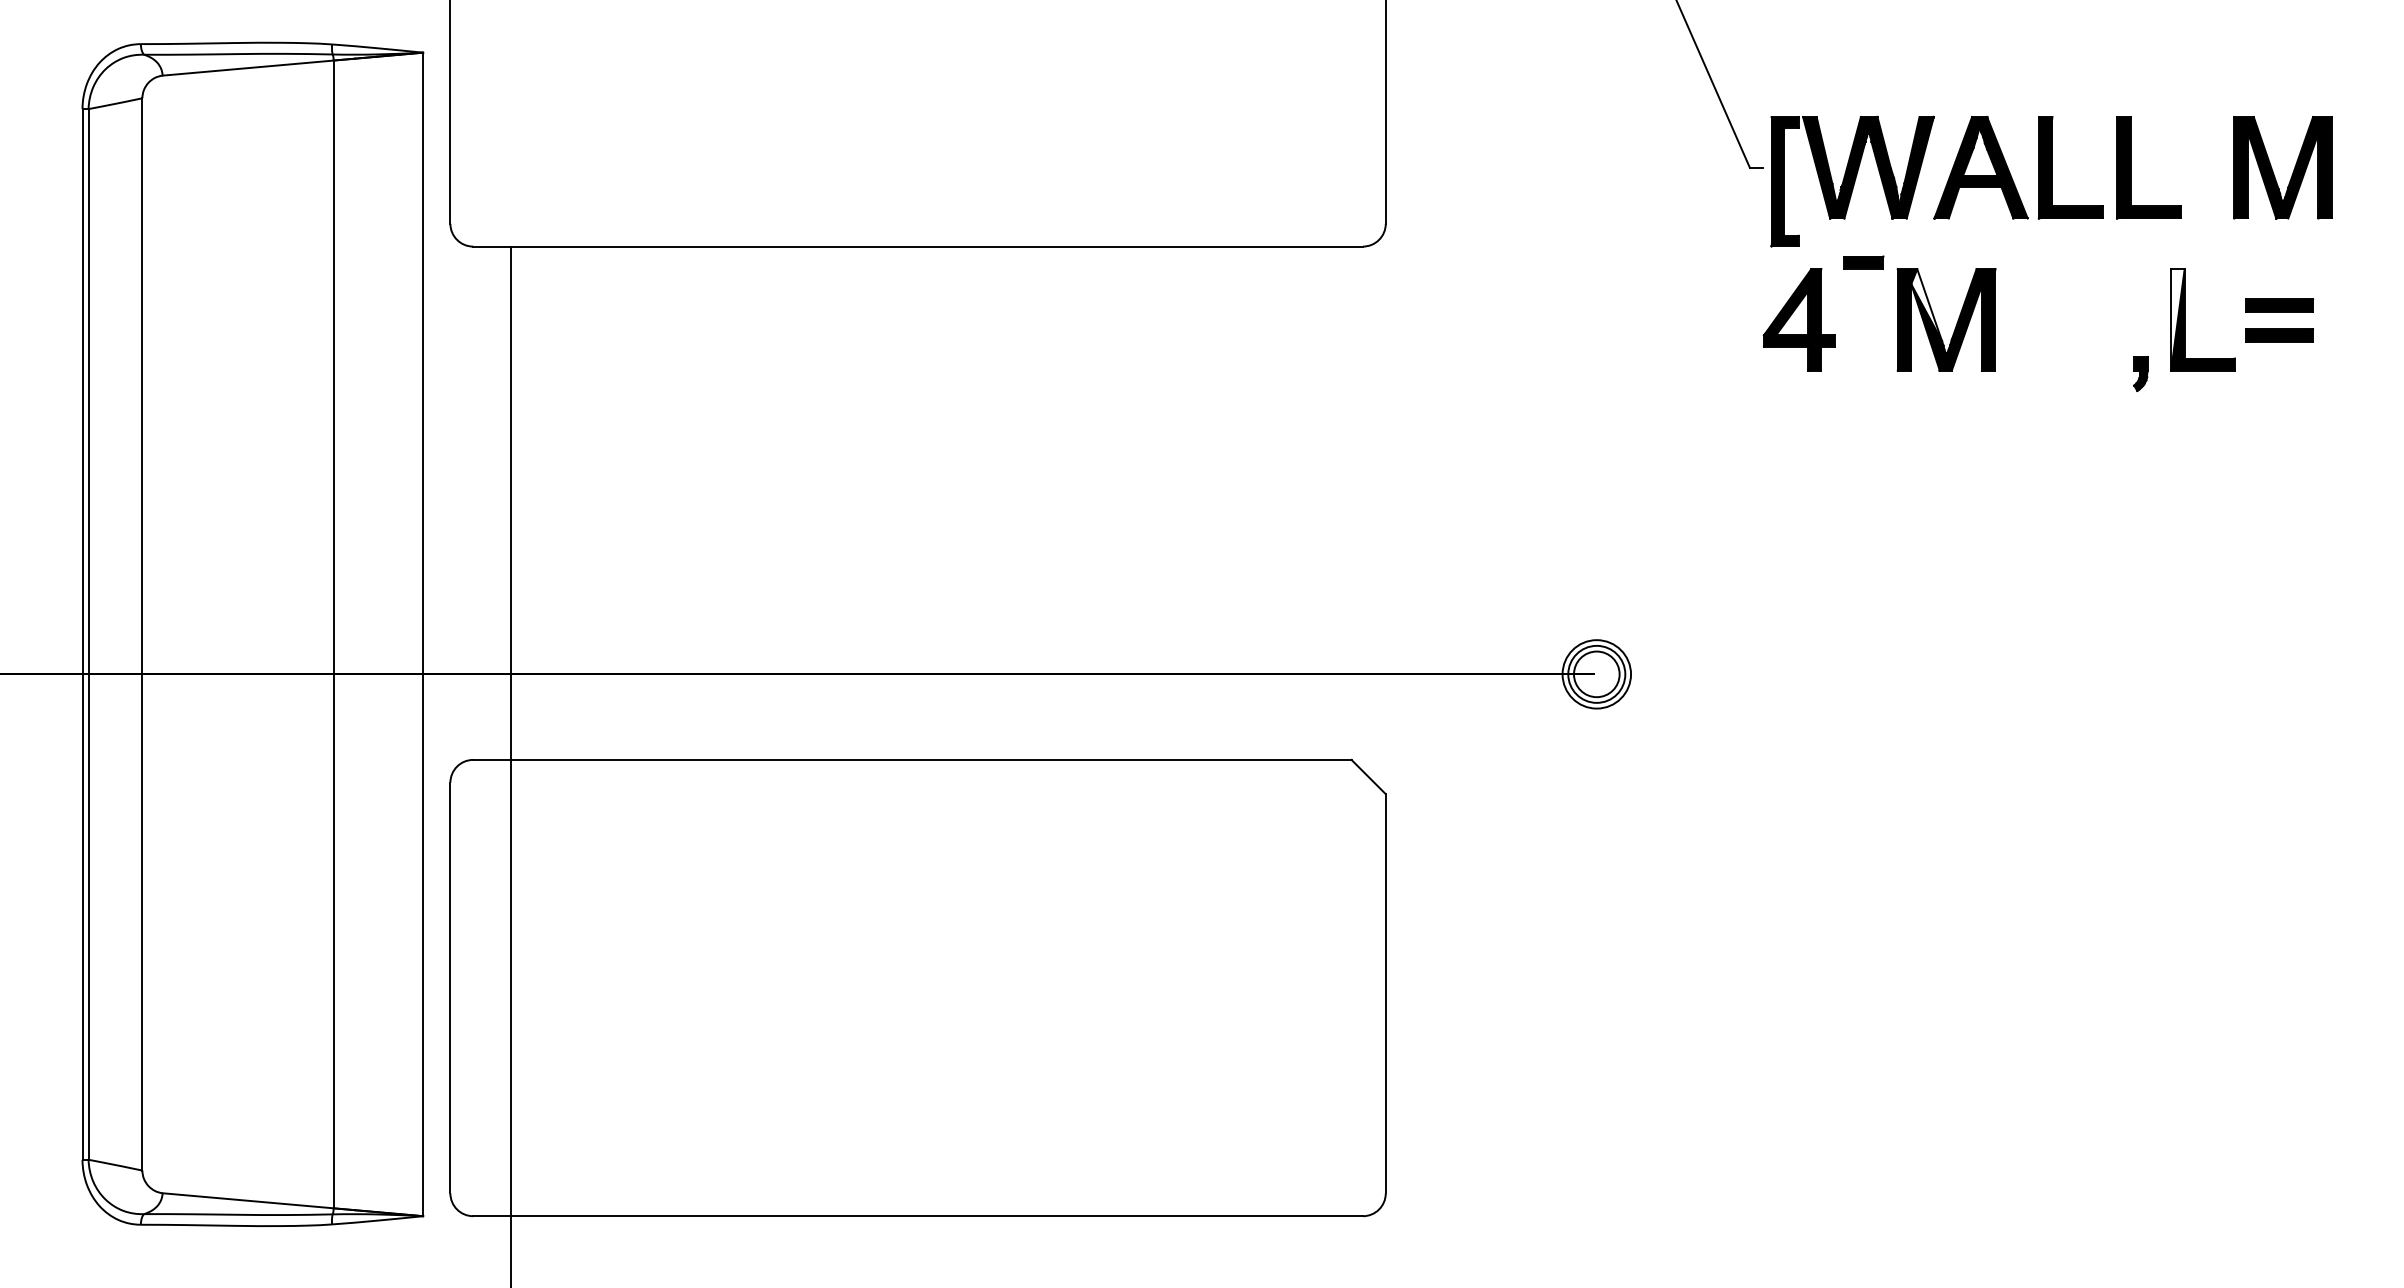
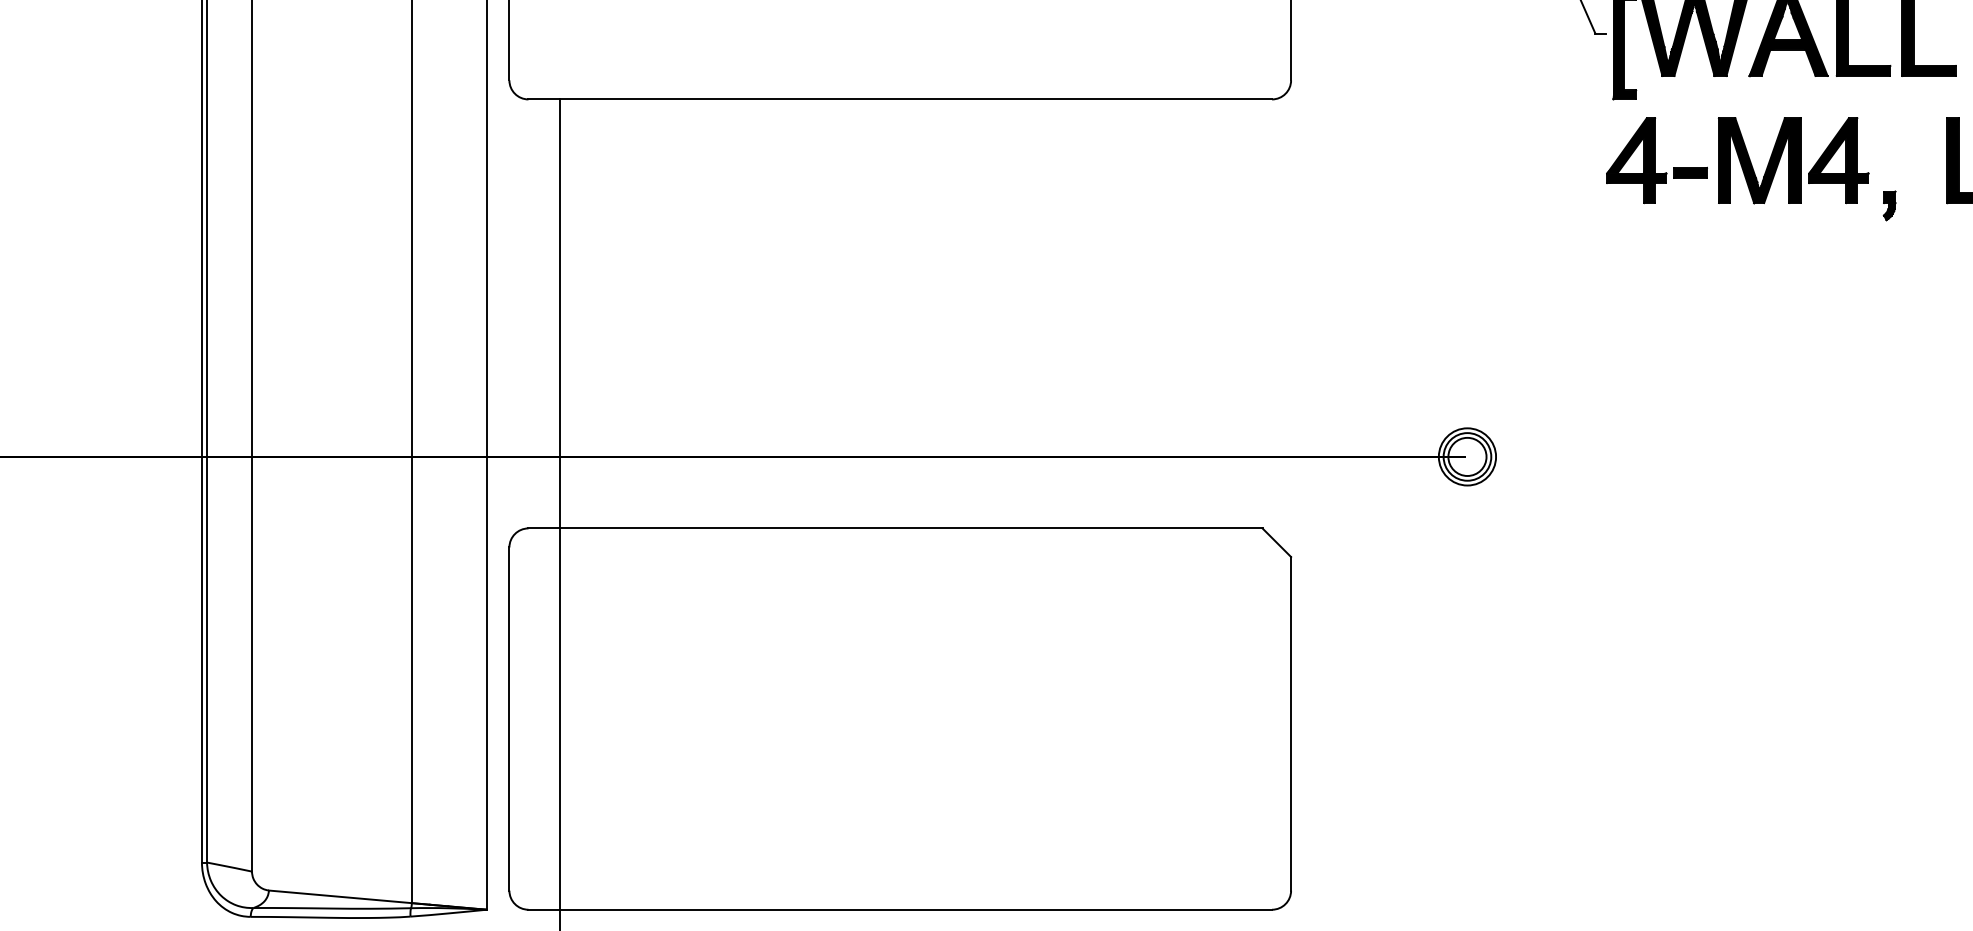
part: (1863, 262) -> (1690, 172), moved
fill: (1926, 305) -> (1742, 148), added
part: (2040, 319) -> (1838, 160), added
fill: (2177, 319) -> (1952, 160), added
part: (2140, 373) -> (1889, 205), moved

